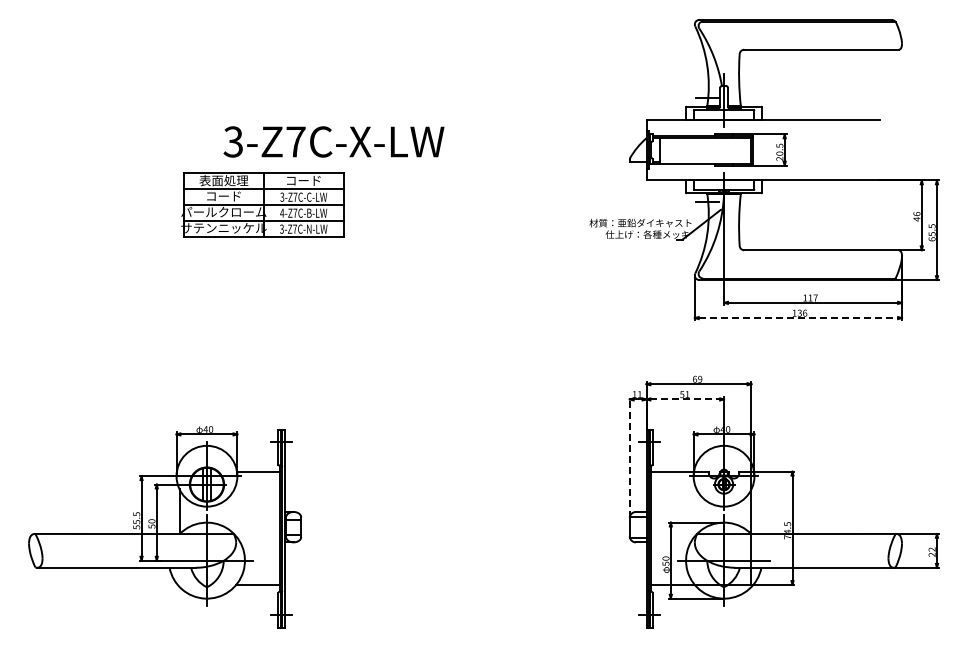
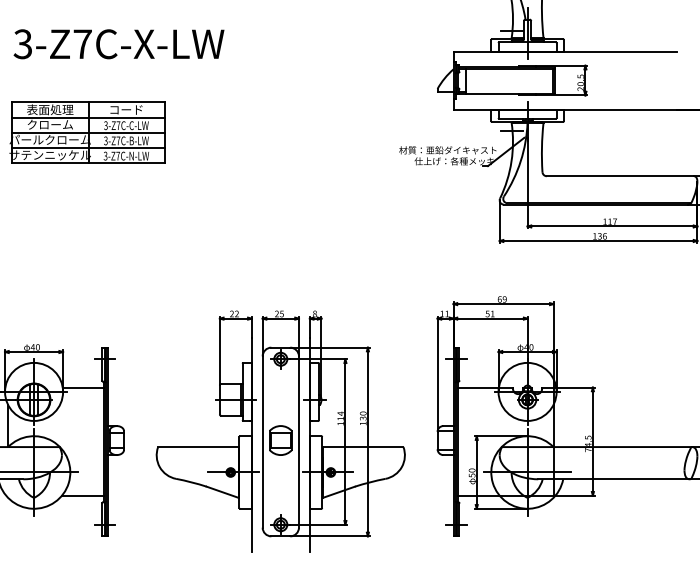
text: (333, 141) -> (118, 43), moved
text: (223, 196) -> (49, 124), コード -> クローム
text: (282, 212) -> (106, 140), 4-Z7C-B-LW -> 3-Z7C-B-LW
line: (798, 318) -> (598, 241), dashed -> solid
line: (685, 399) -> (490, 318), dashed -> solid
line: (629, 457) -> (437, 374), dashed -> solid
part: (465, 517) -> (280, 431), added

